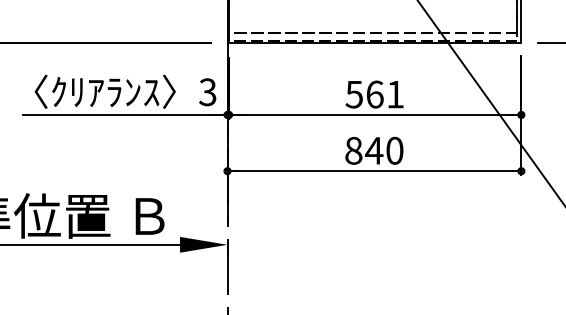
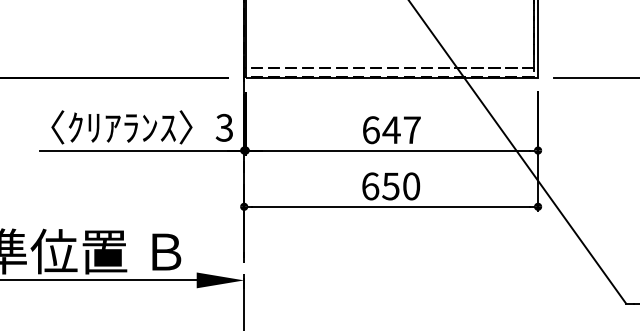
text: (374, 94) -> (391, 130), 561 -> 647
text: (364, 150) -> (381, 186), 840 -> 650

